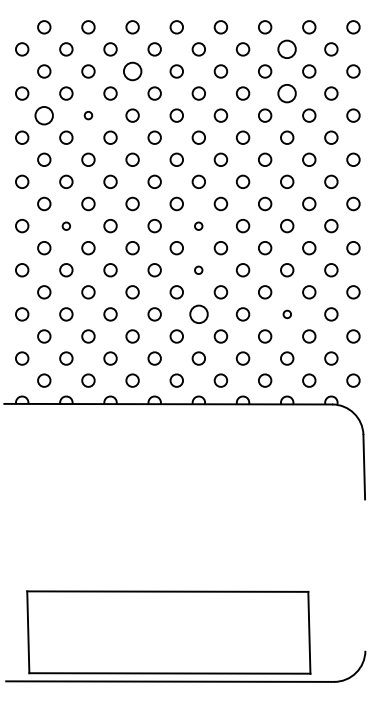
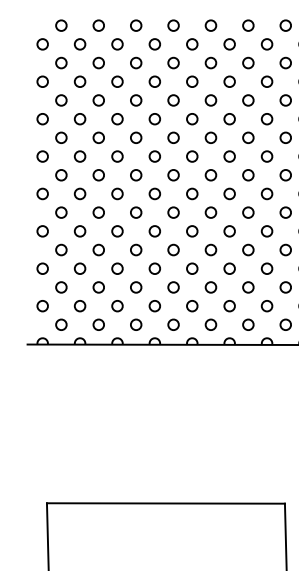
circle: (287, 49) -> (267, 44), size x0.71
circle: (132, 71) -> (136, 63), size x0.71
circle: (287, 93) -> (267, 81), size x0.71
circle: (44, 115) -> (61, 100), size x0.71
circle: (88, 115) -> (98, 100), size x1.67
circle: (66, 226) -> (80, 194), size x1.67
circle: (198, 226) -> (191, 194), size x1.67
circle: (198, 270) -> (191, 231), size x1.67
circle: (198, 314) -> (191, 268), size x0.71
circle: (287, 314) -> (267, 268), size x1.67

